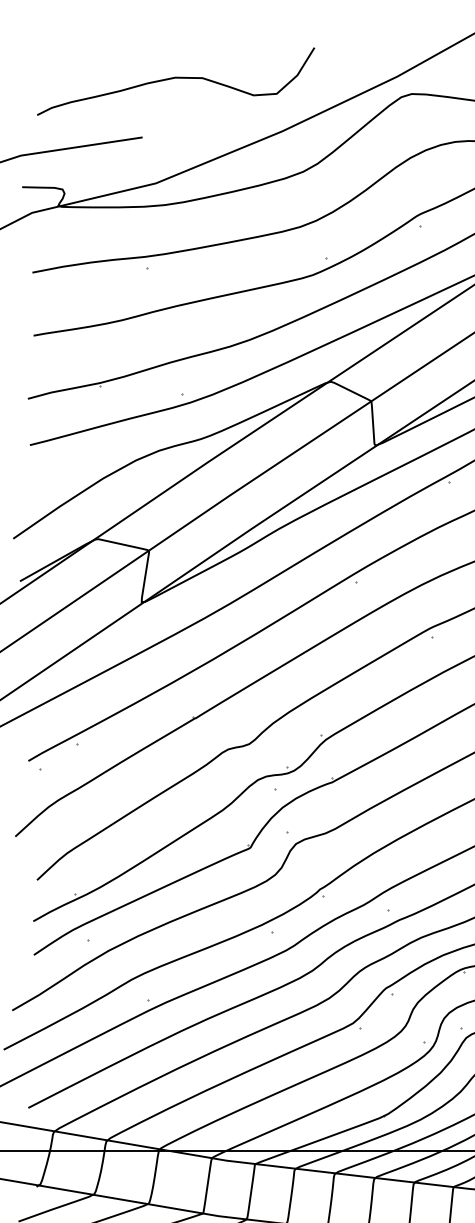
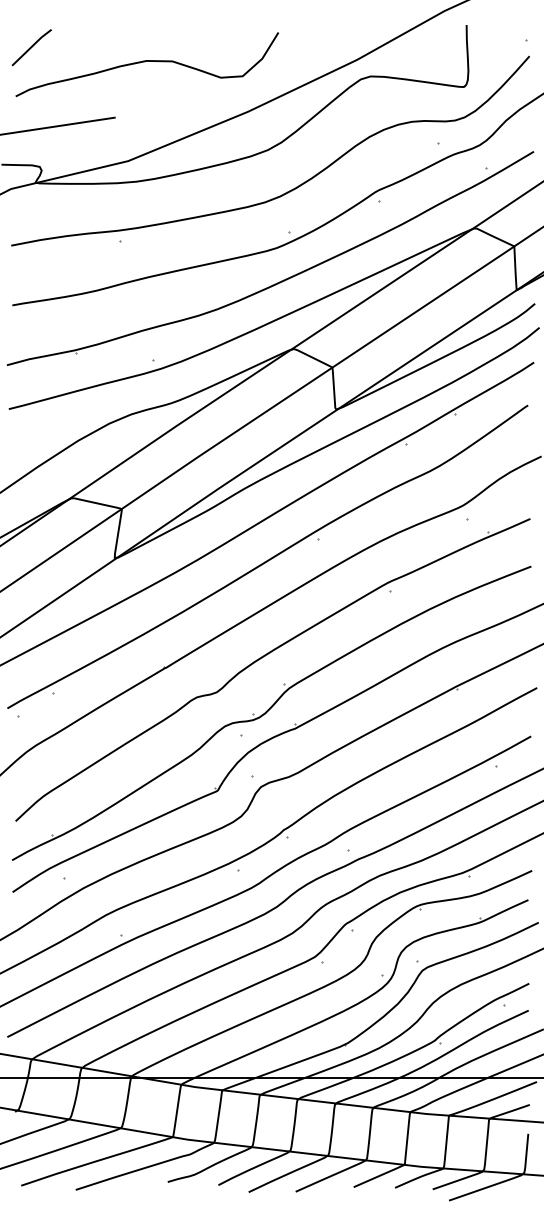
line: (53, 63) -> (31, 47), added

